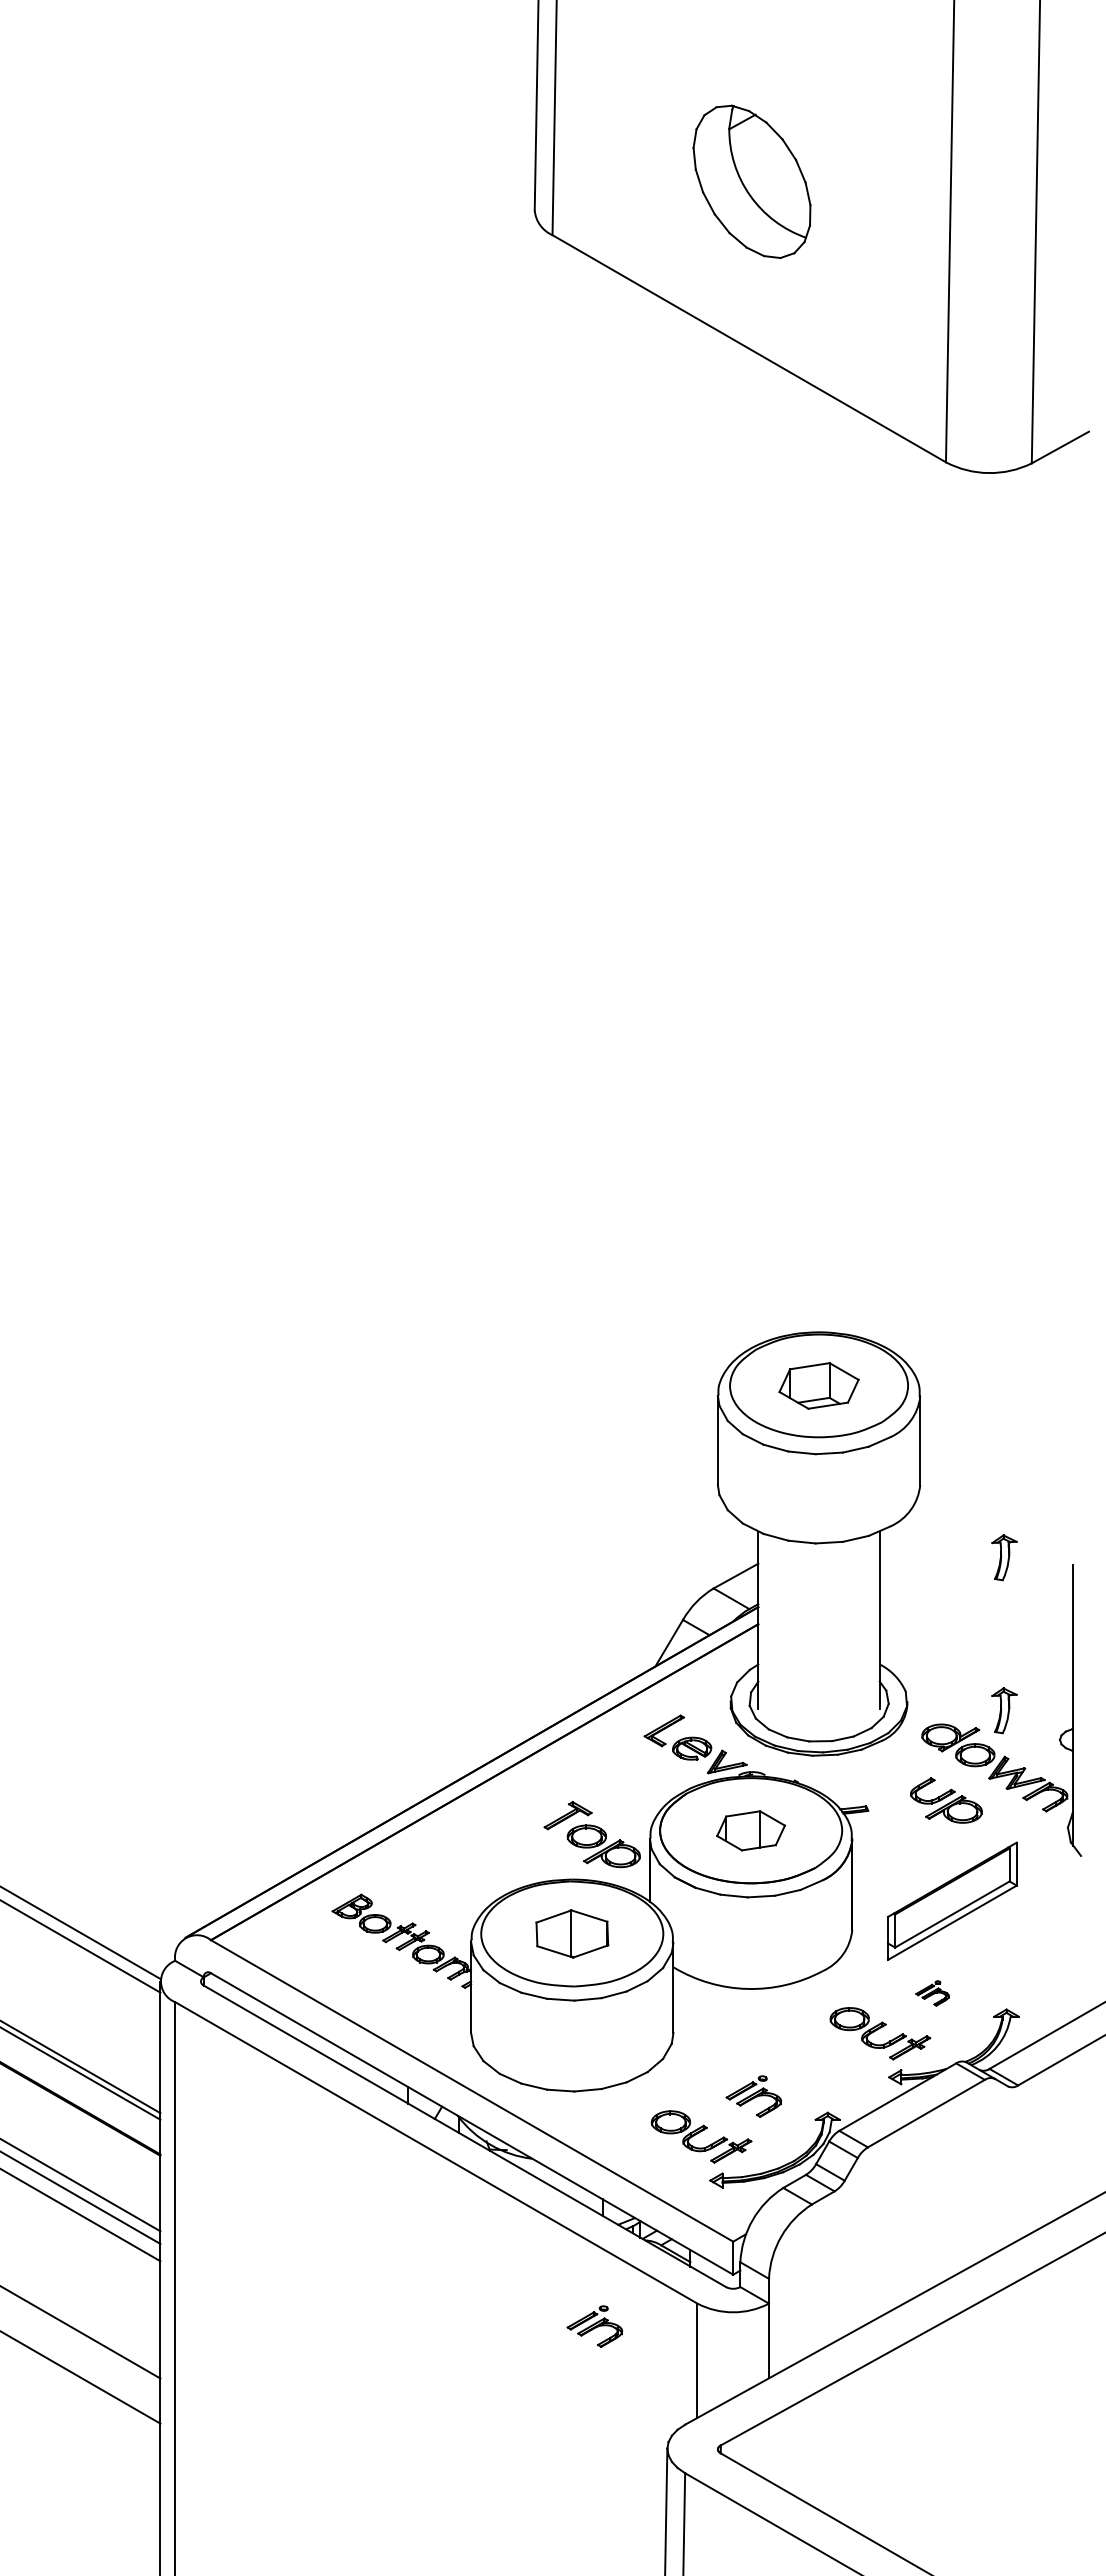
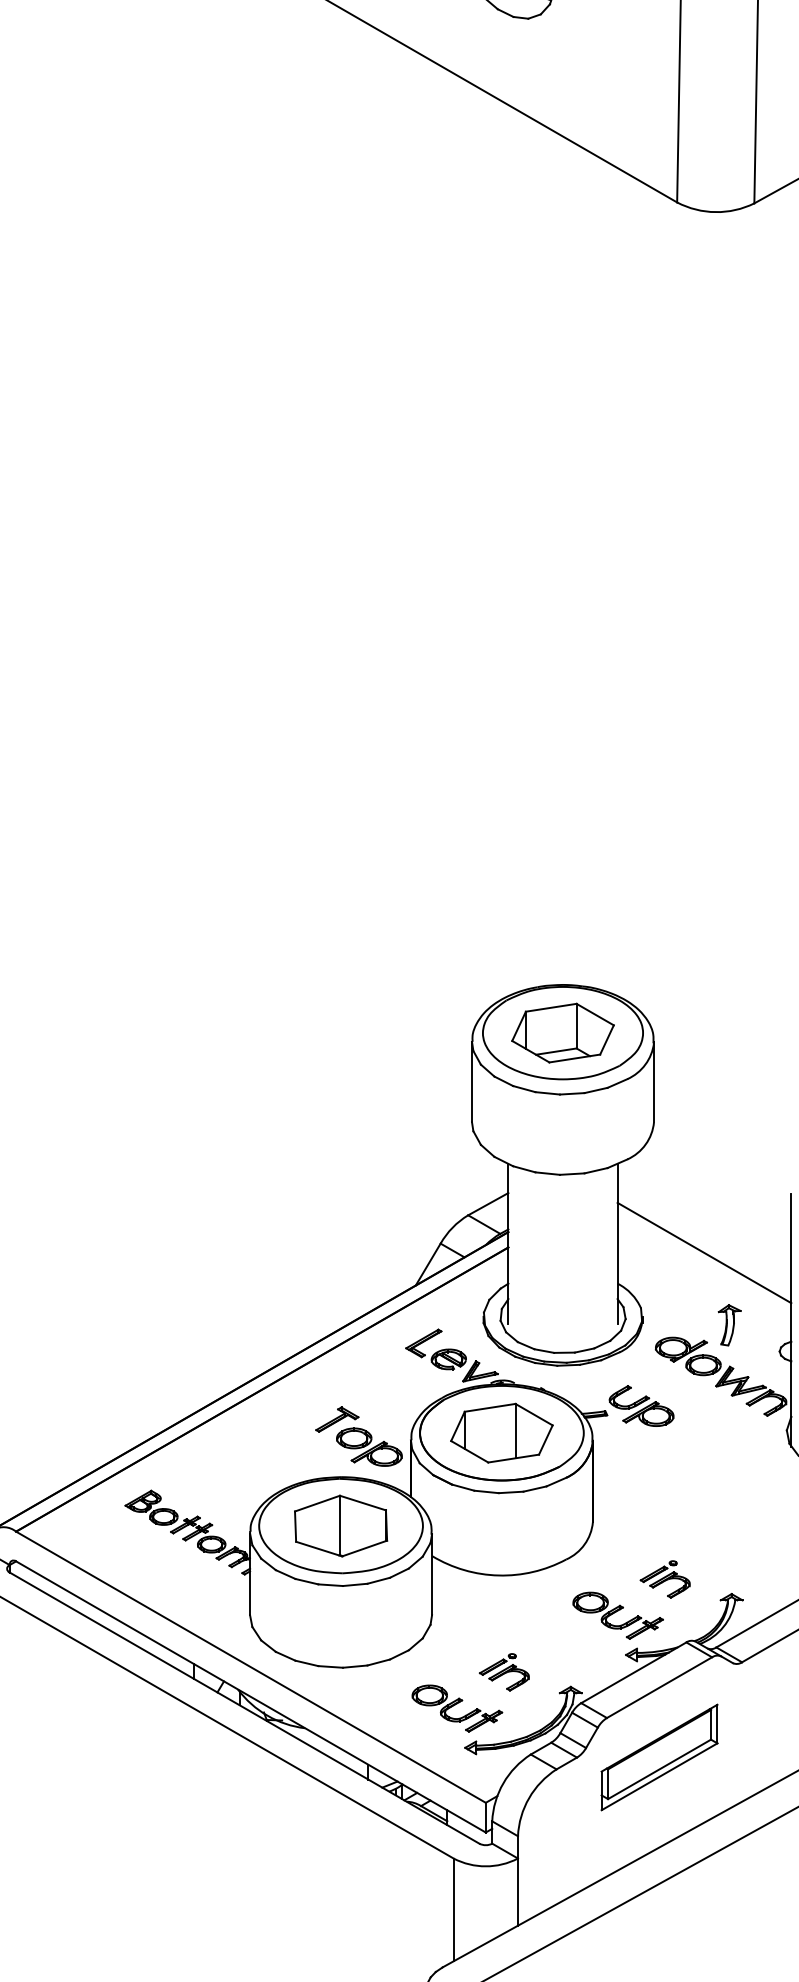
part: (818, 1385) -> (562, 1032), size x1.43
part: (1004, 1557) -> (729, 1187), removed
line: (975, 1630) -> (703, 1253), added
part: (946, 1800) -> (641, 1406), moved
part: (750, 1830) -> (501, 1433), size x1.67
part: (952, 1900) -> (659, 1756), moved
part: (572, 1933) -> (341, 1525), size x1.43
part: (932, 1993) -> (665, 1579), size x1.67
part: (594, 2326) -> (361, 1879), removed

